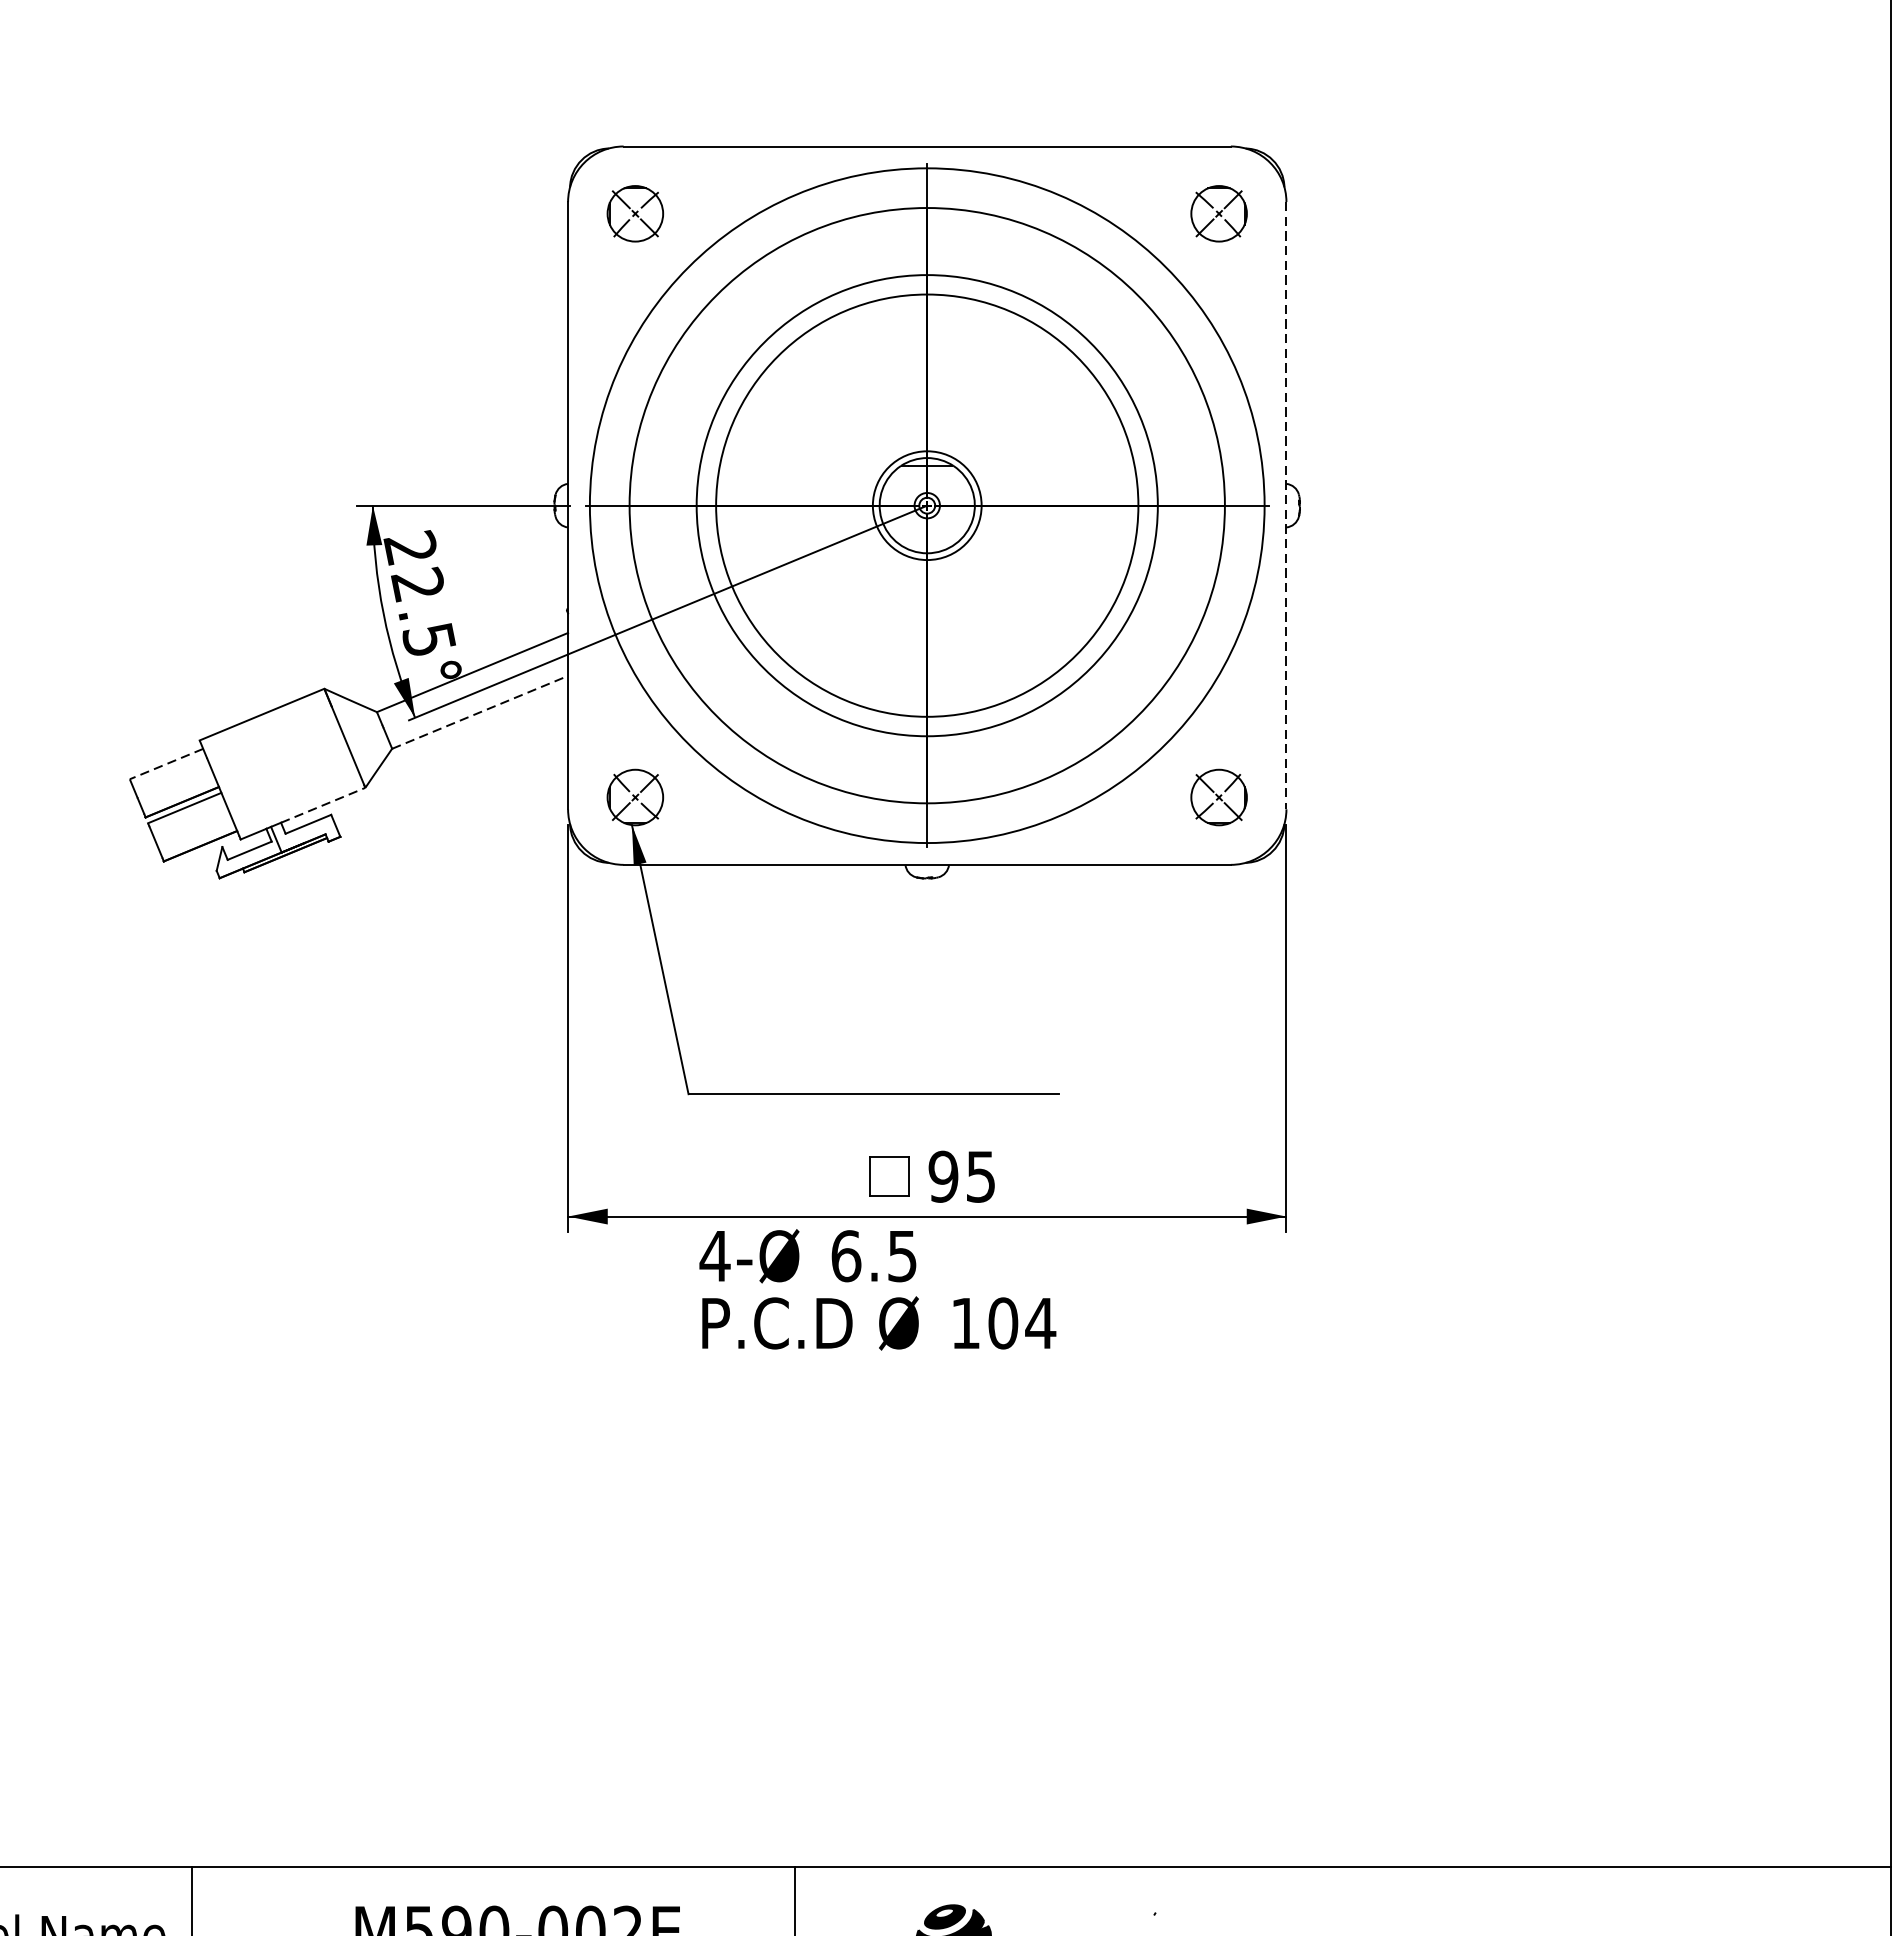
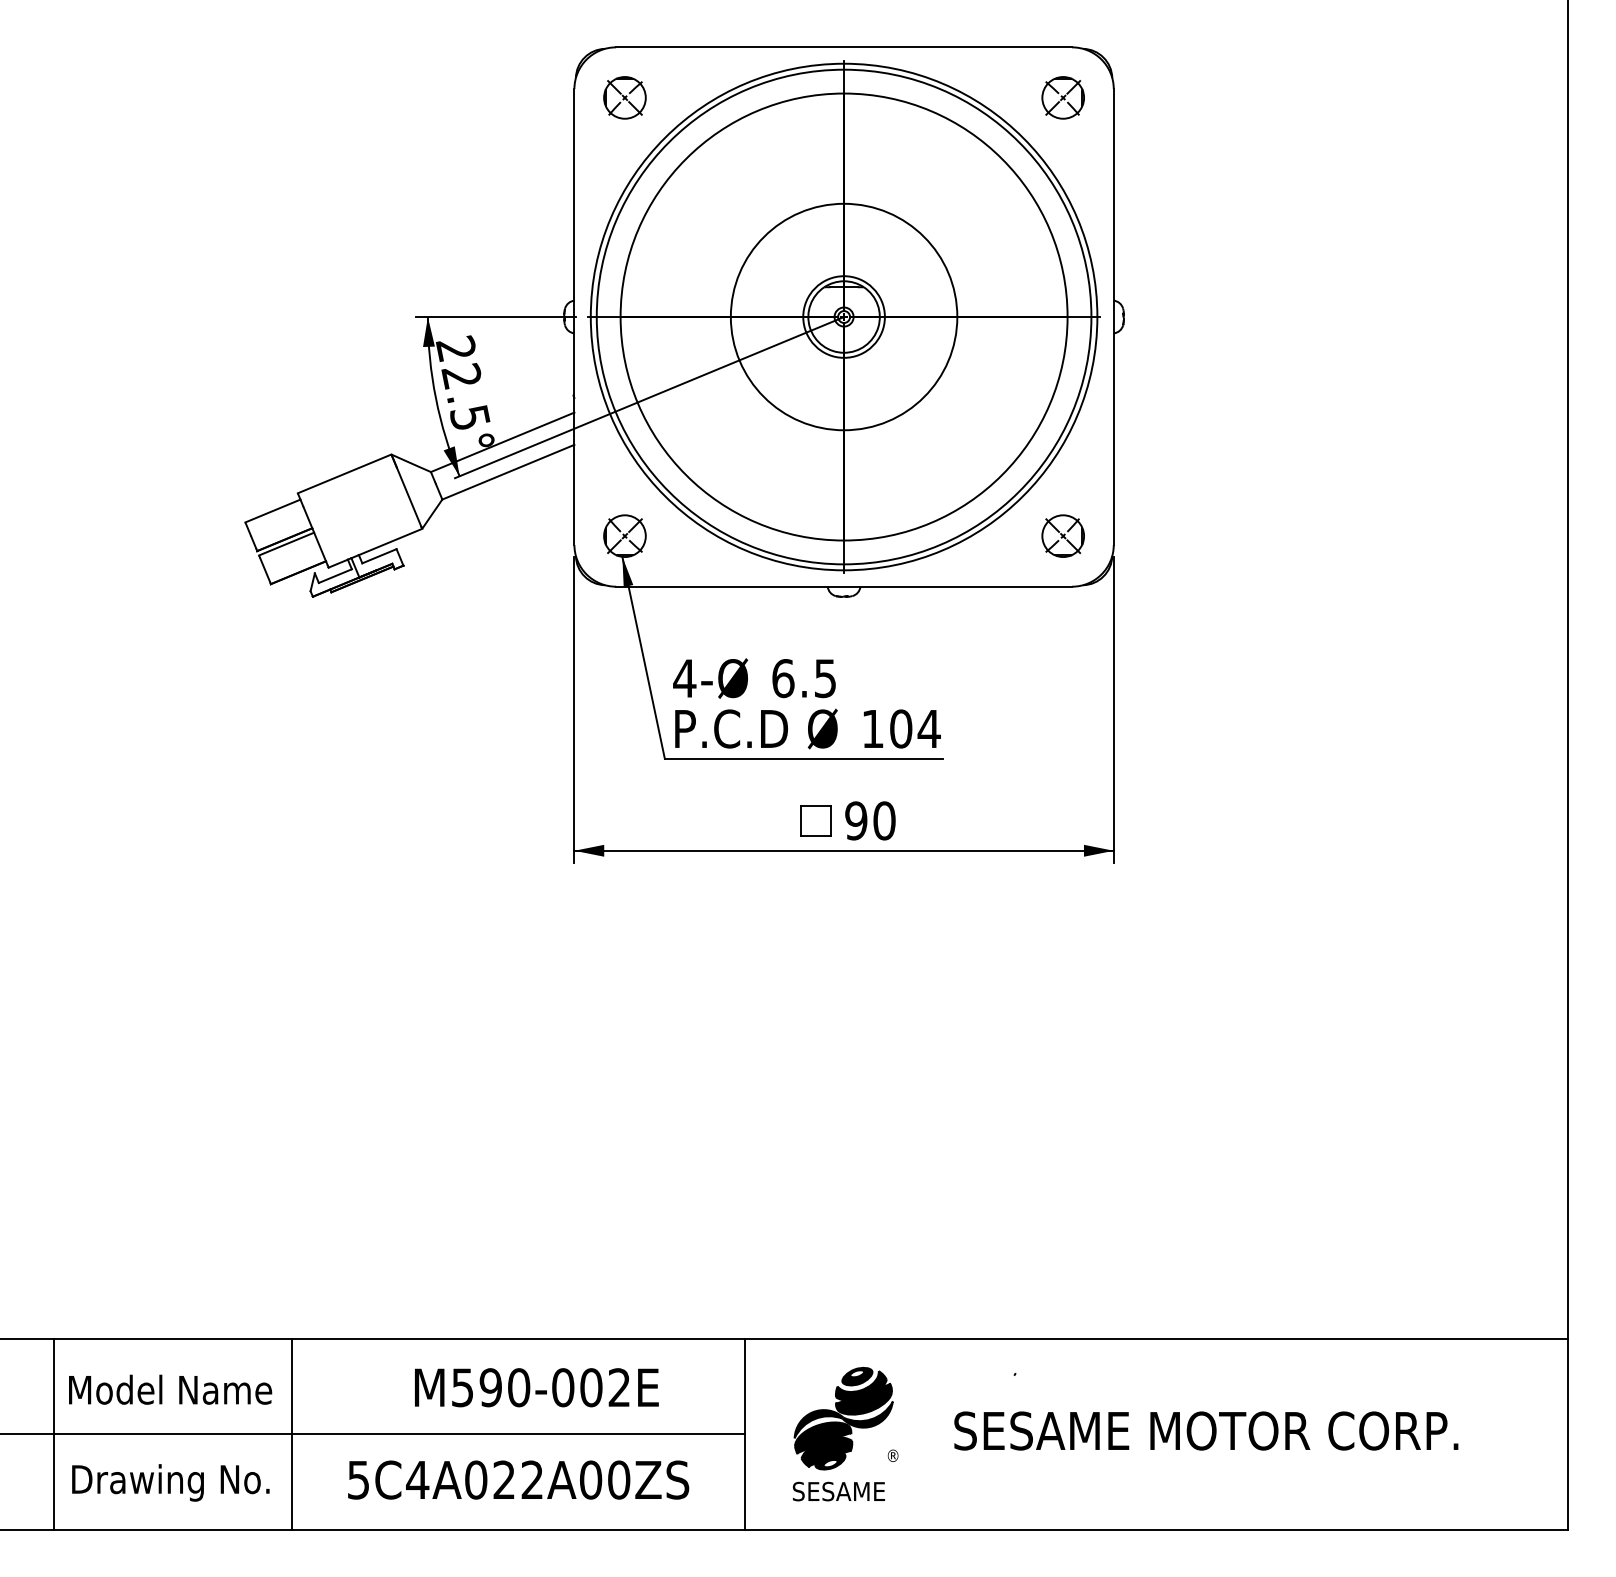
circle: (926, 504) -> (843, 316), size x0.71
circle: (926, 504) -> (843, 316), size x1.43
line: (1286, 506) -> (1113, 317), dashed -> solid
line: (480, 712) -> (508, 472), dashed -> solid
line: (165, 764) -> (272, 511), dashed -> solid
line: (324, 804) -> (391, 541), dashed -> solid
text: (981, 1176) -> (884, 820), 95 -> 90
text: (877, 1289) -> (806, 703), moved

